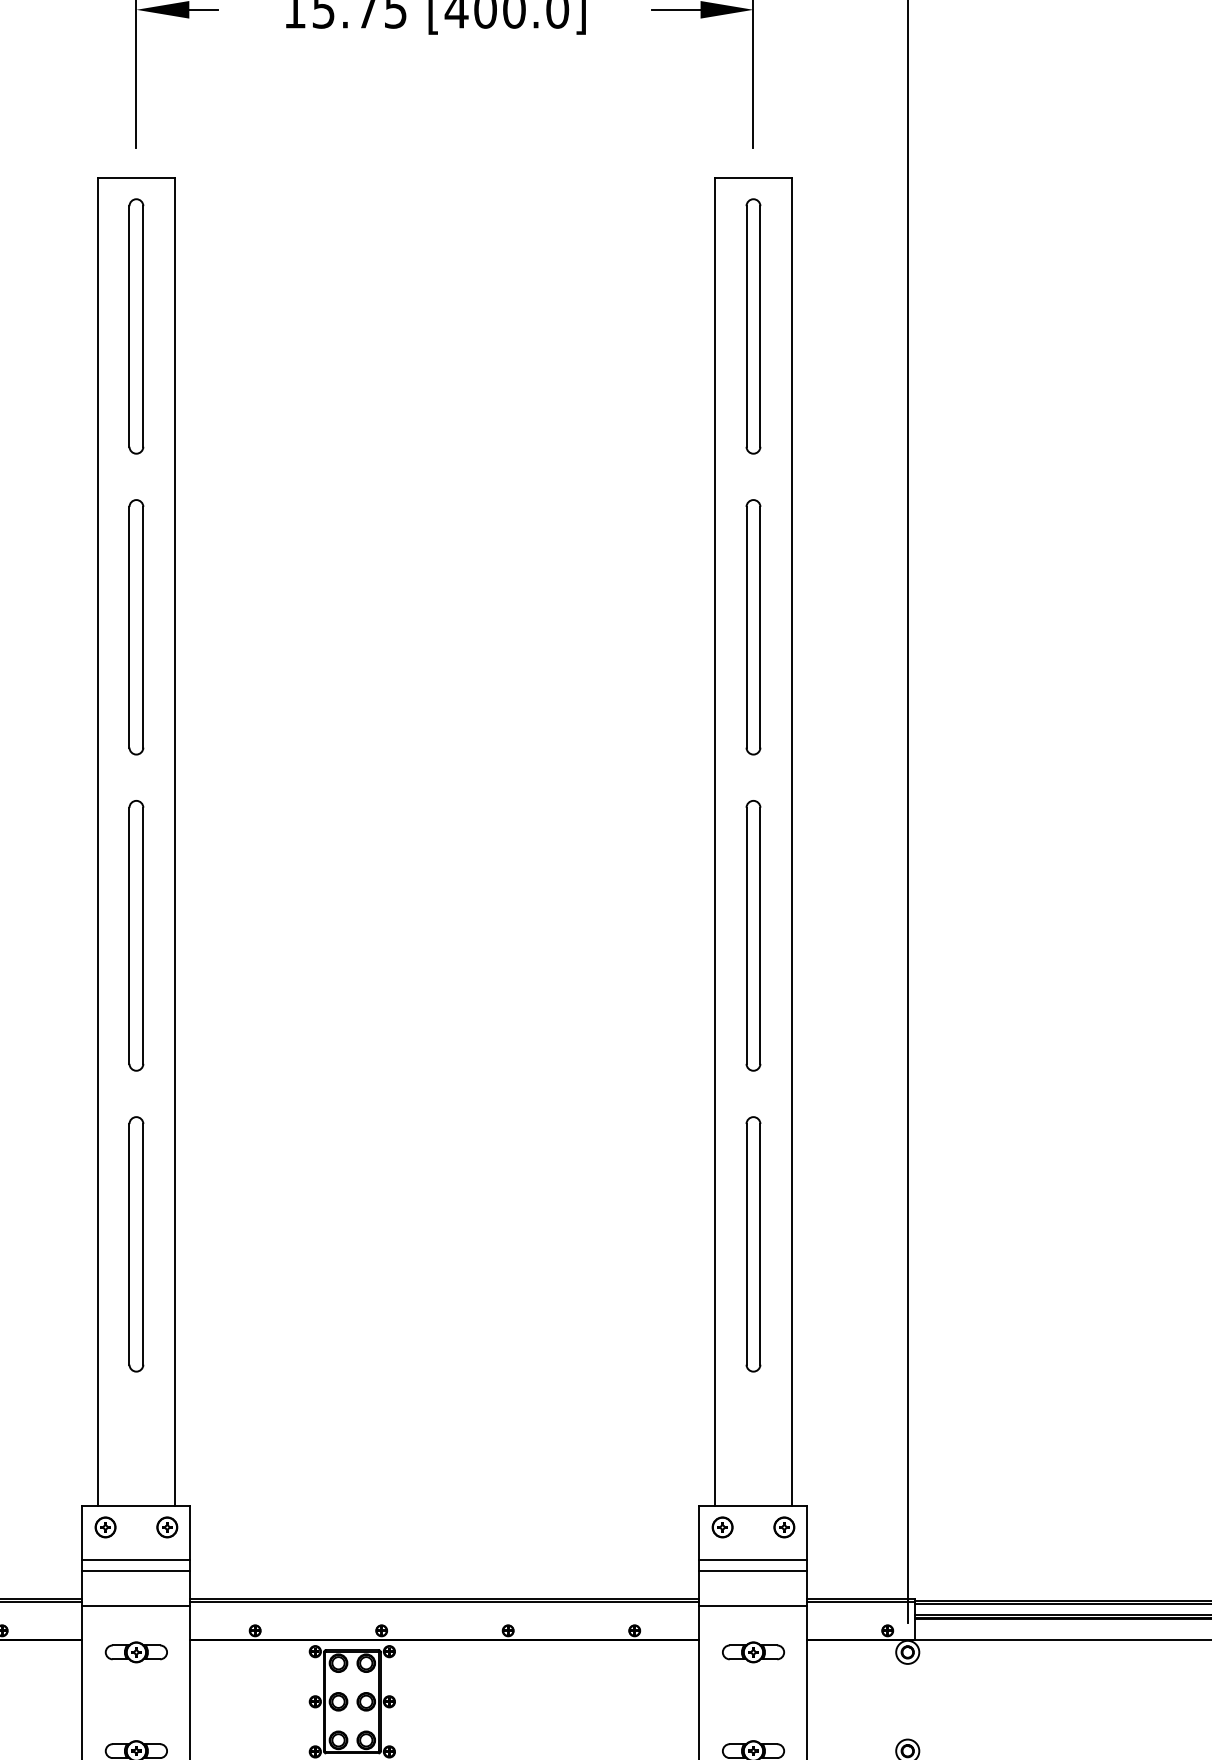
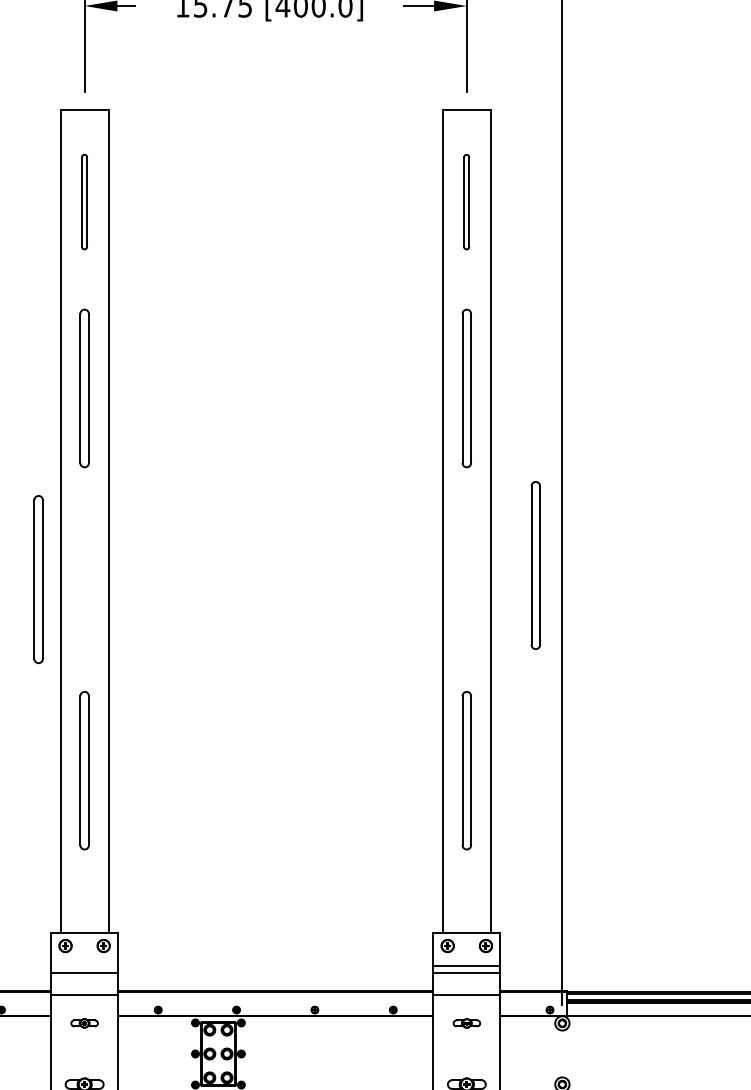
part: (136, 325) -> (84, 201), size x0.6
part: (752, 325) -> (466, 201), size x0.6
part: (136, 935) -> (38, 579), moved
part: (752, 935) -> (535, 565), moved
line: (136, 1560) -> (84, 966), removed
part: (136, 1652) -> (84, 1023), size x0.7
part: (752, 1652) -> (466, 1023), size x0.7

